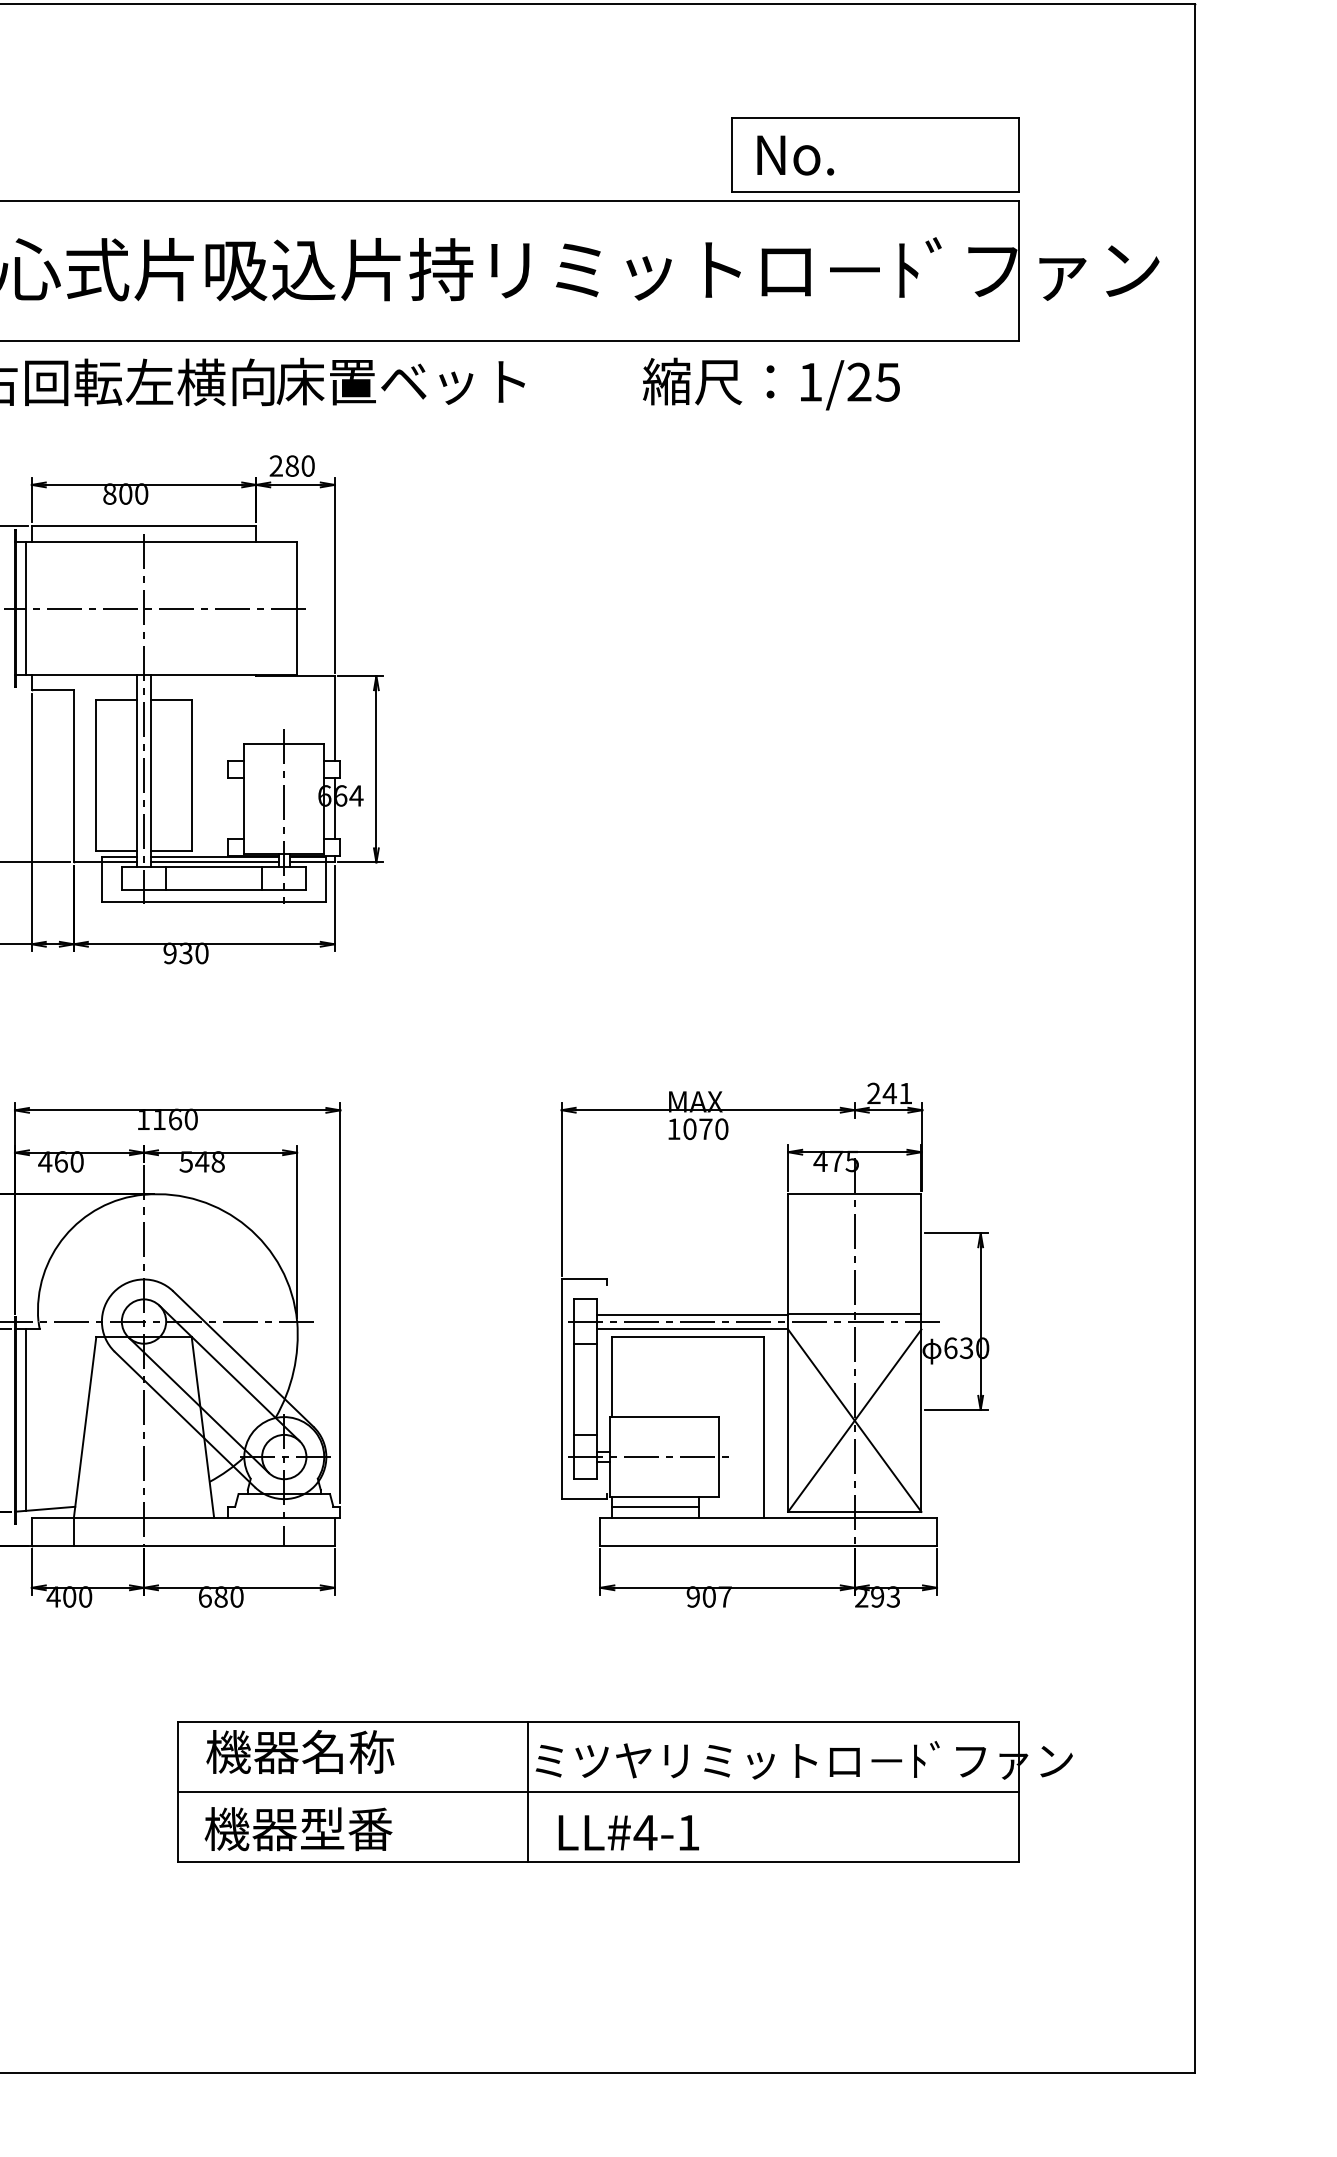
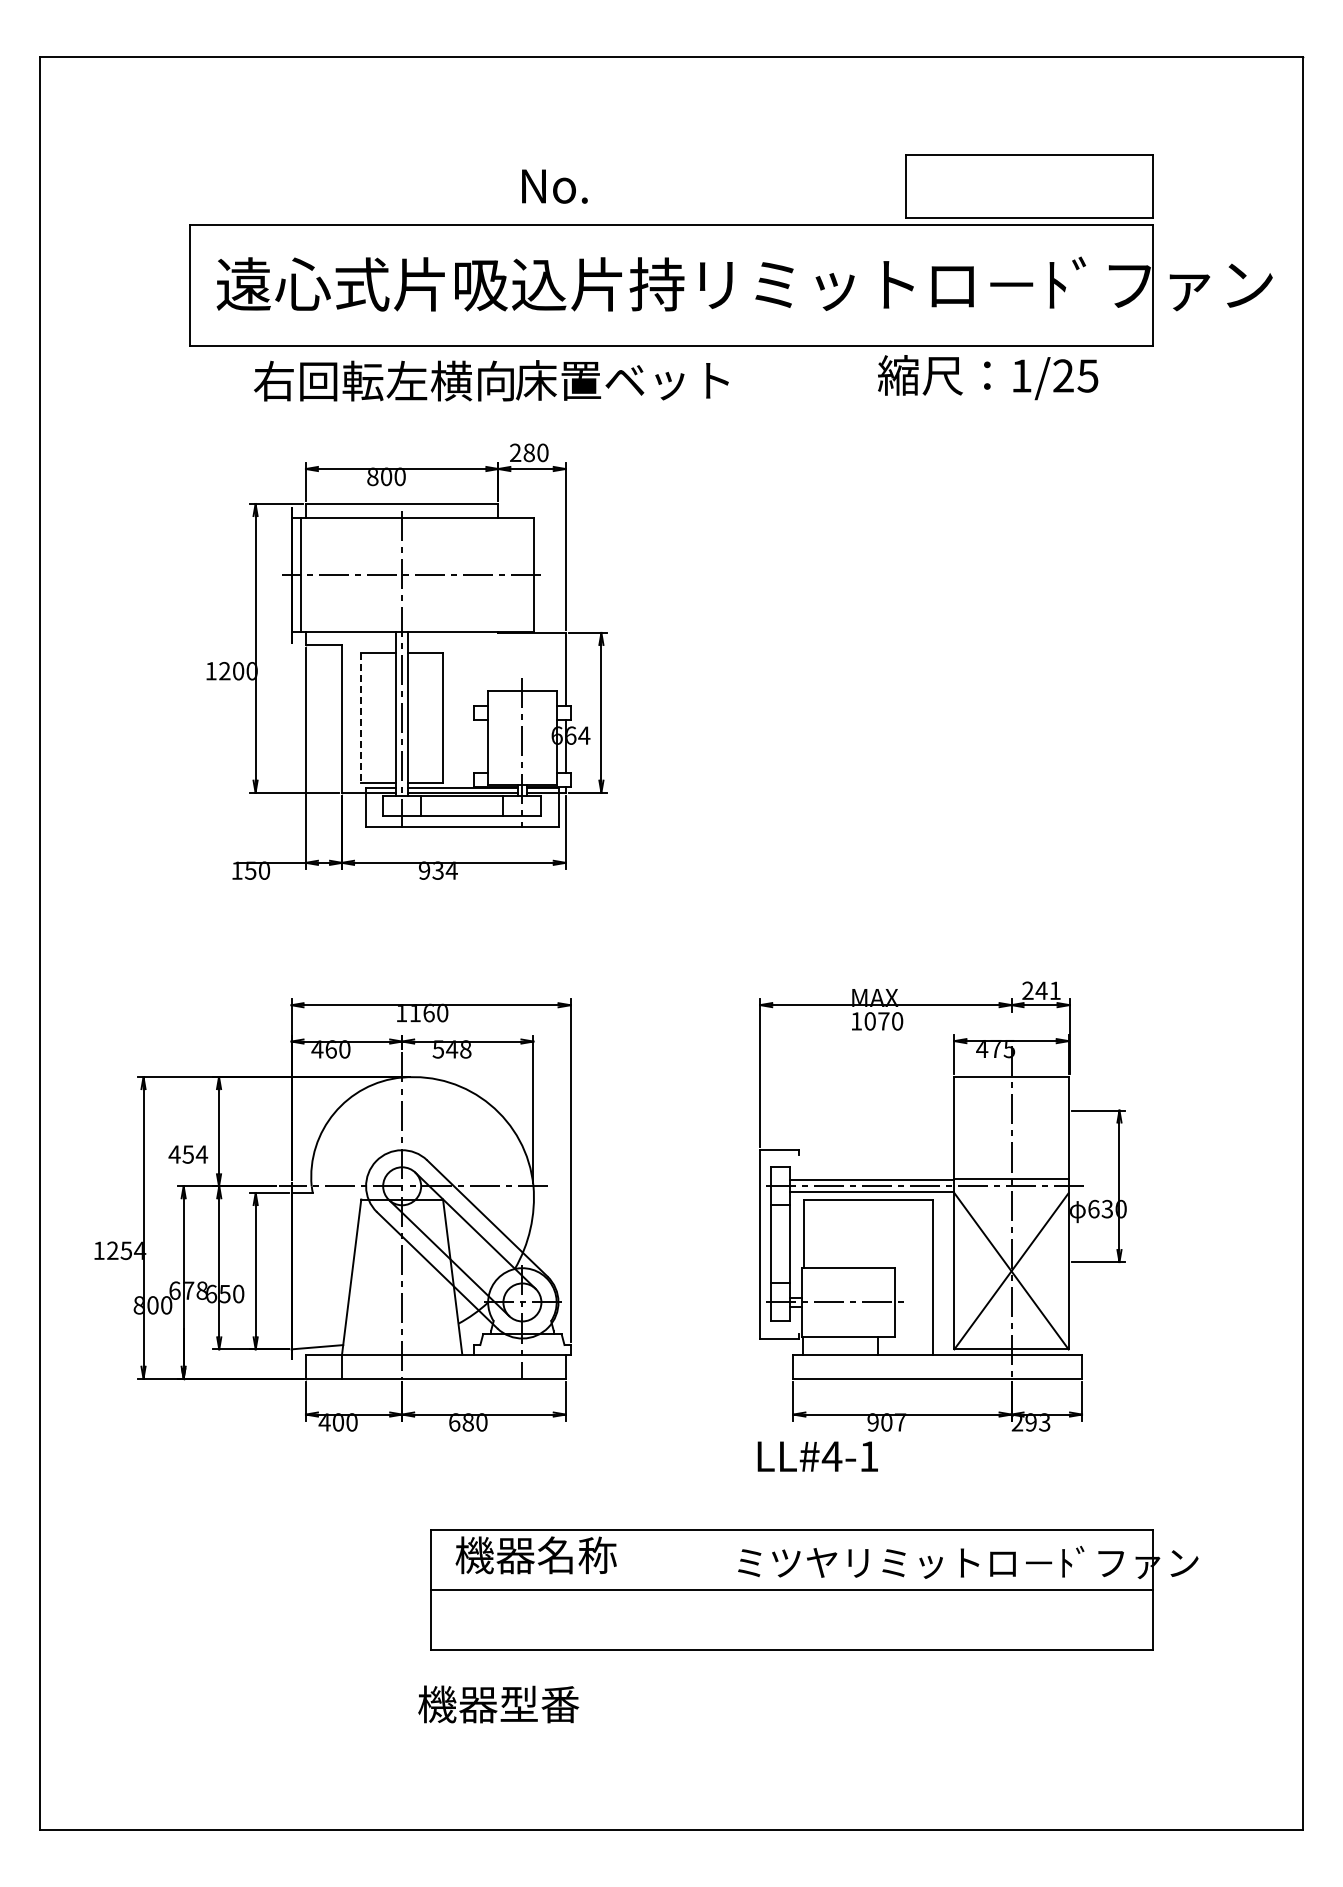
text: (795, 155) -> (554, 186), moved
text: (771, 384) -> (988, 377), moved
line: (96, 775) -> (361, 718), solid -> dashed
text: (201, 953) -> (451, 870), 930 -> 934
line: (26, 1419) -> (301, 1270), removed
line: (655, 1507) -> (840, 1345), removed
line: (528, 1791) -> (731, 1589), removed
text: (298, 1829) -> (498, 1704), moved
text: (628, 1832) -> (817, 1456), moved

